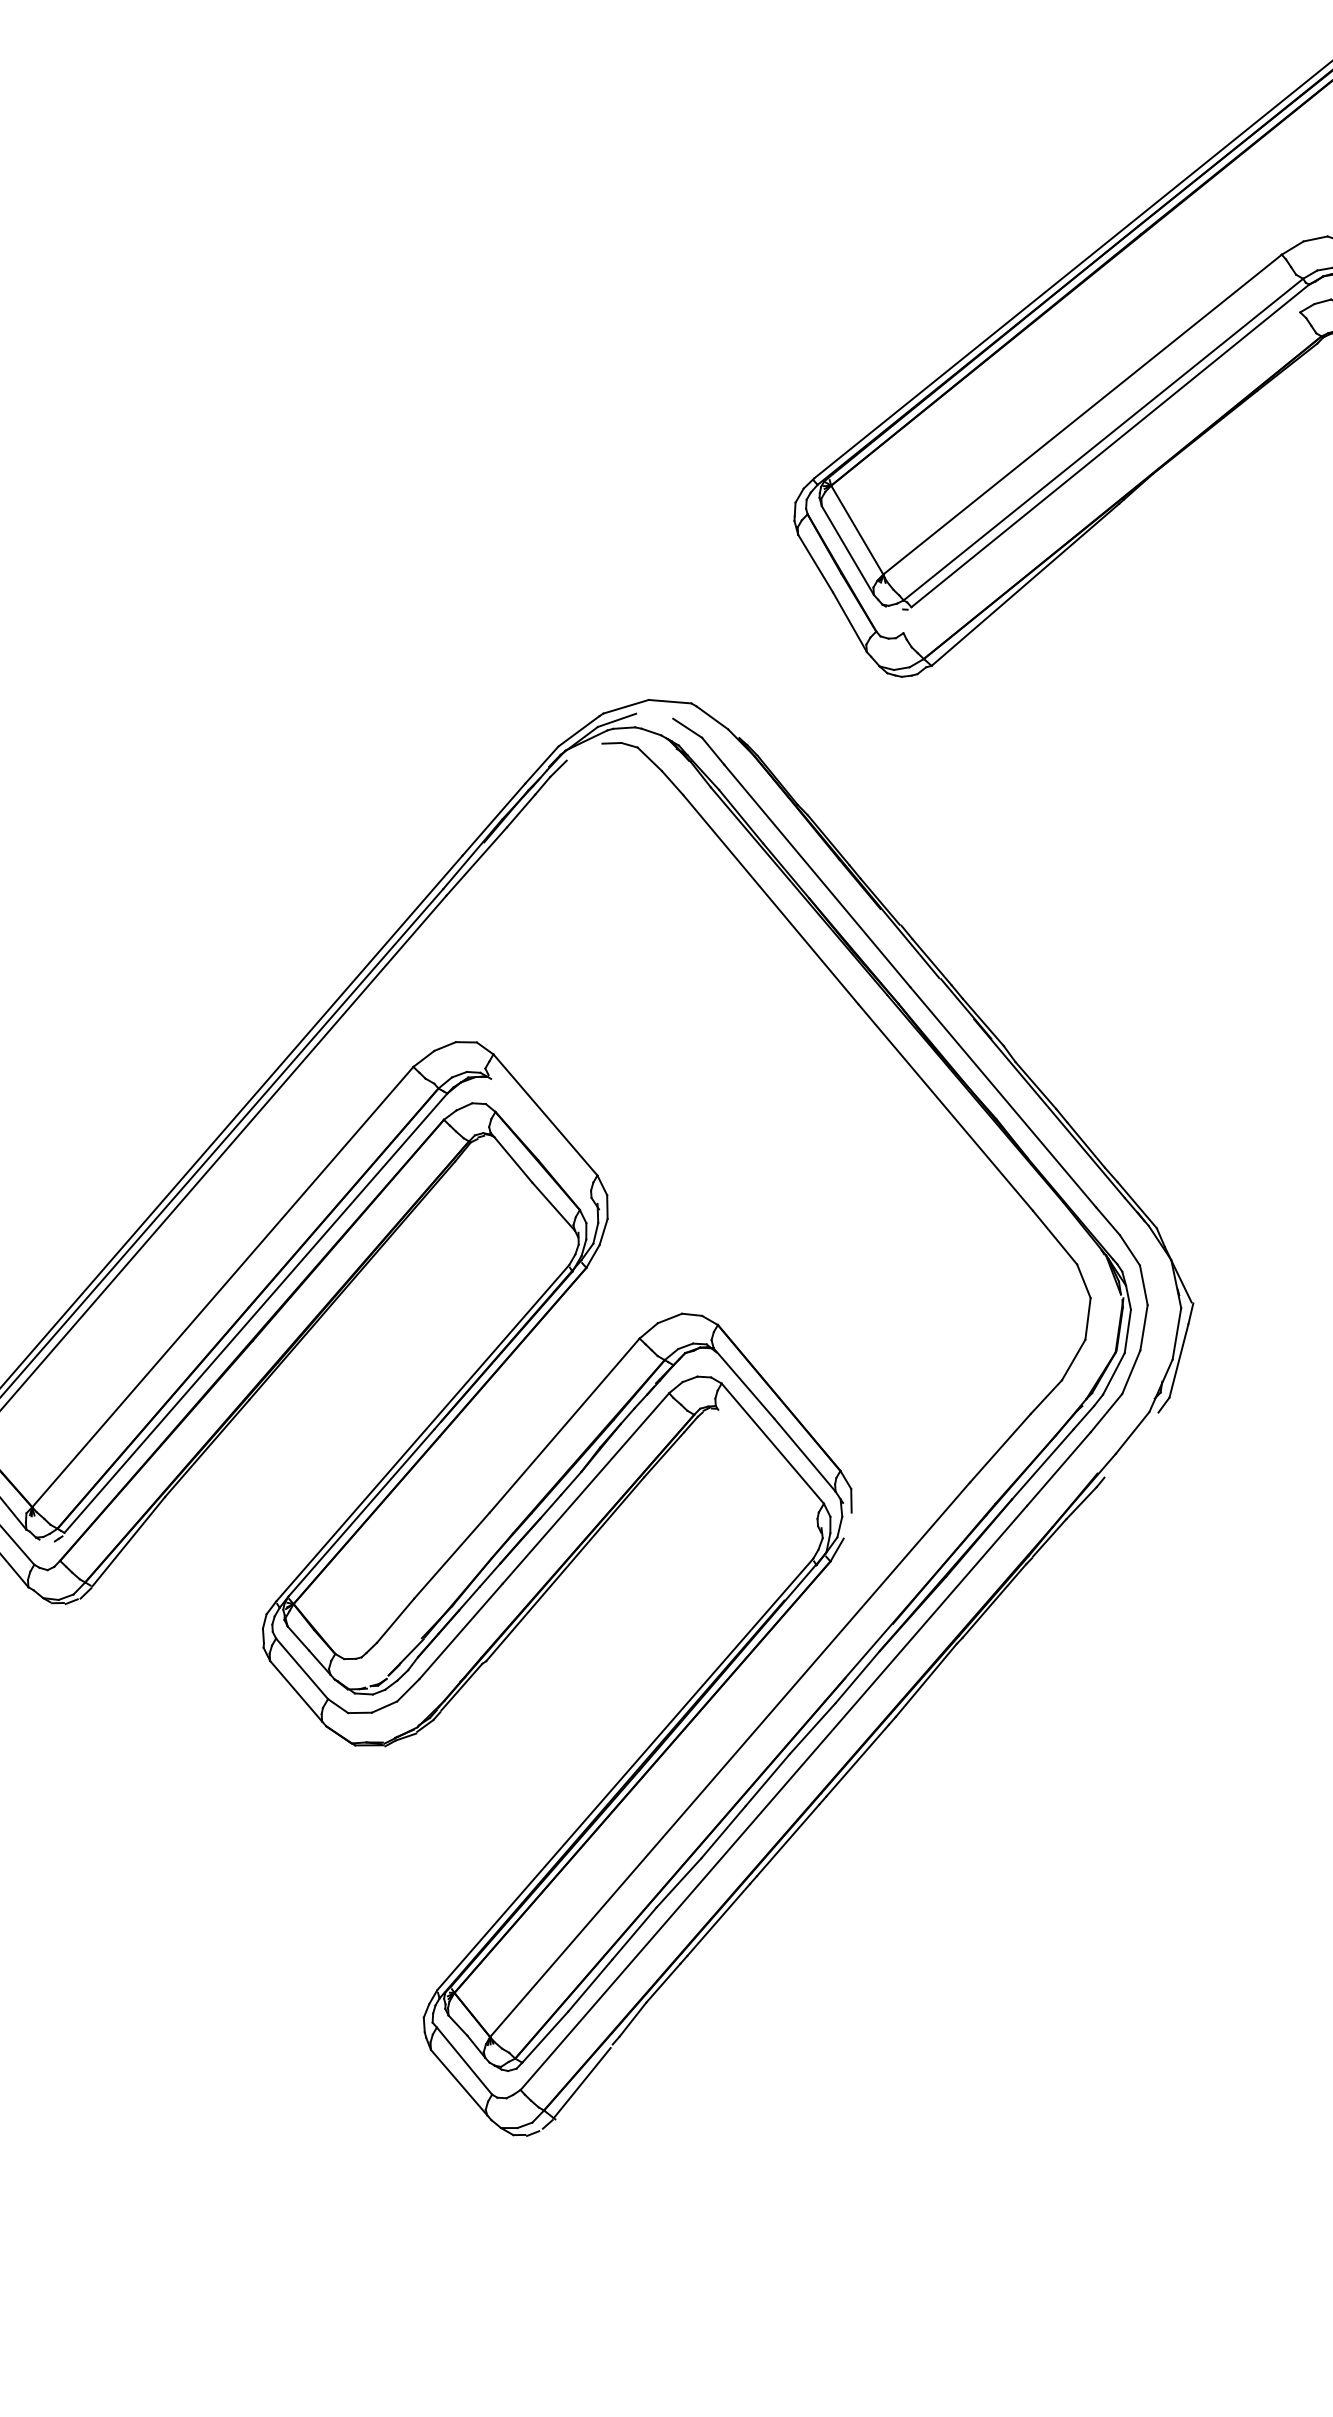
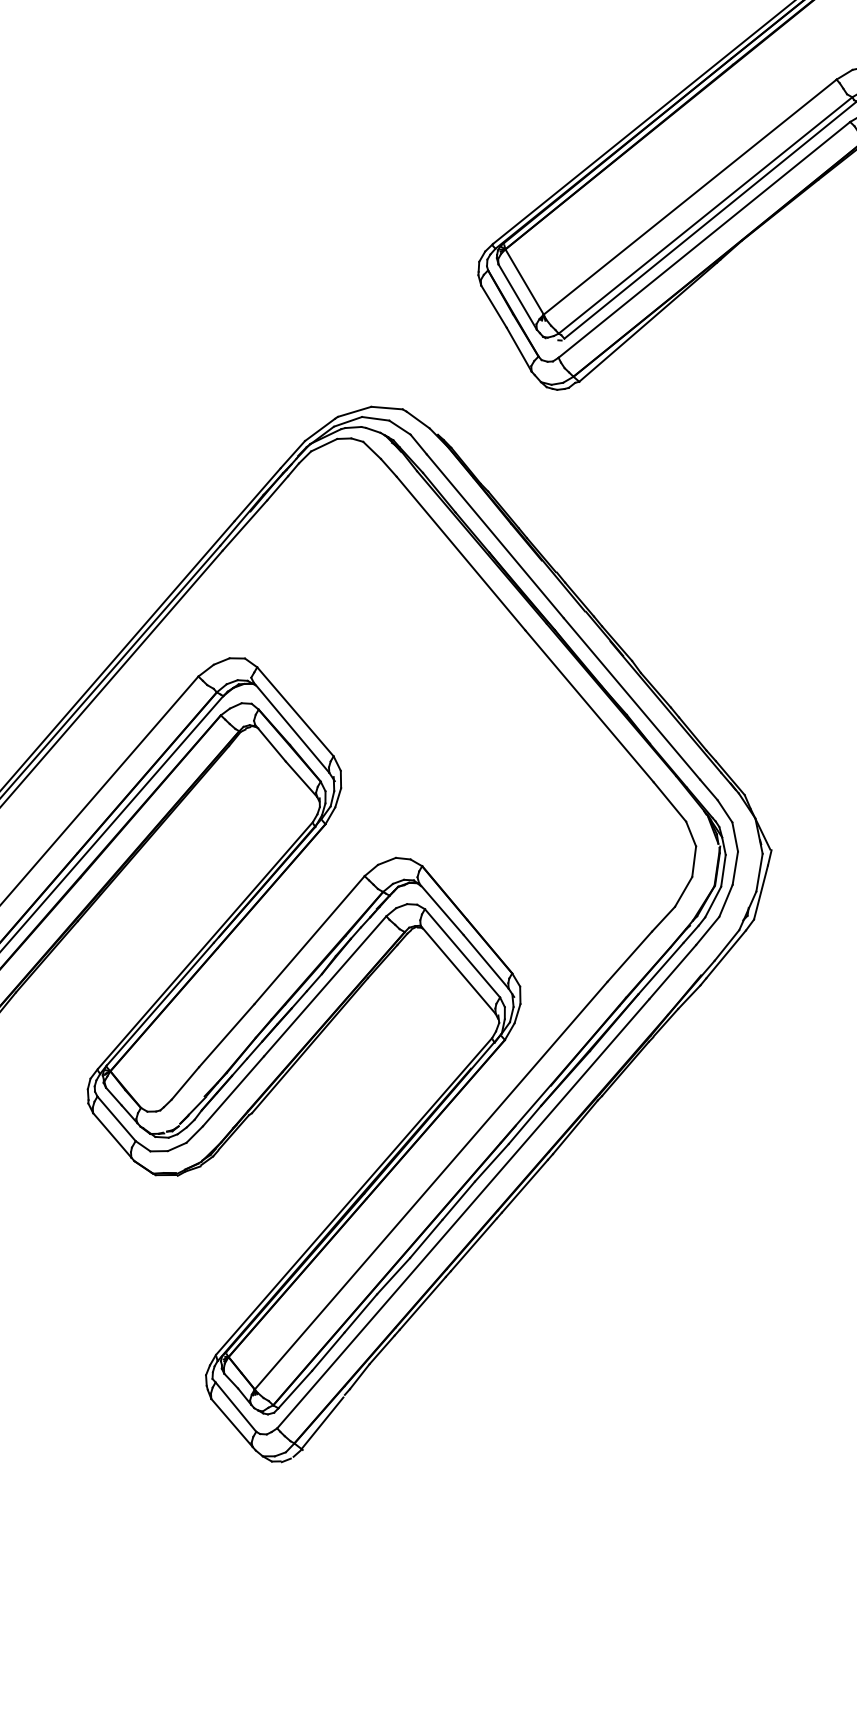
line: (1101, 472) -> (704, 239), added
line: (654, 715) -> (375, 418), added
line: (584, 751) -> (324, 444), added
line: (539, 1136) -> (291, 727), added
line: (1131, 1444) -> (726, 953), added
line: (766, 1466) -> (457, 970), added
line: (847, 1525) -> (517, 1013), added

